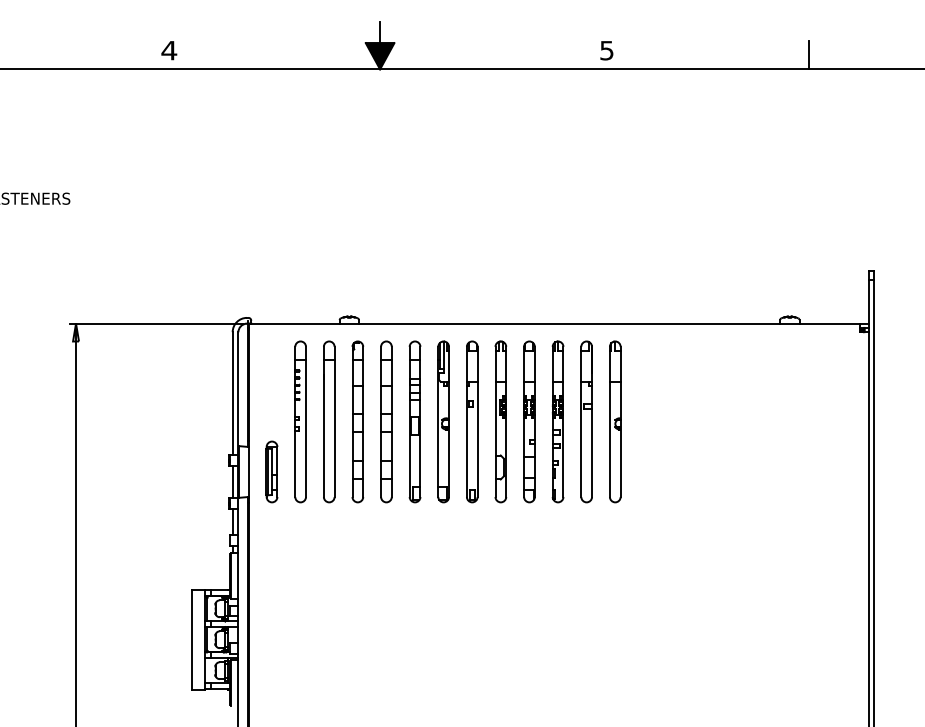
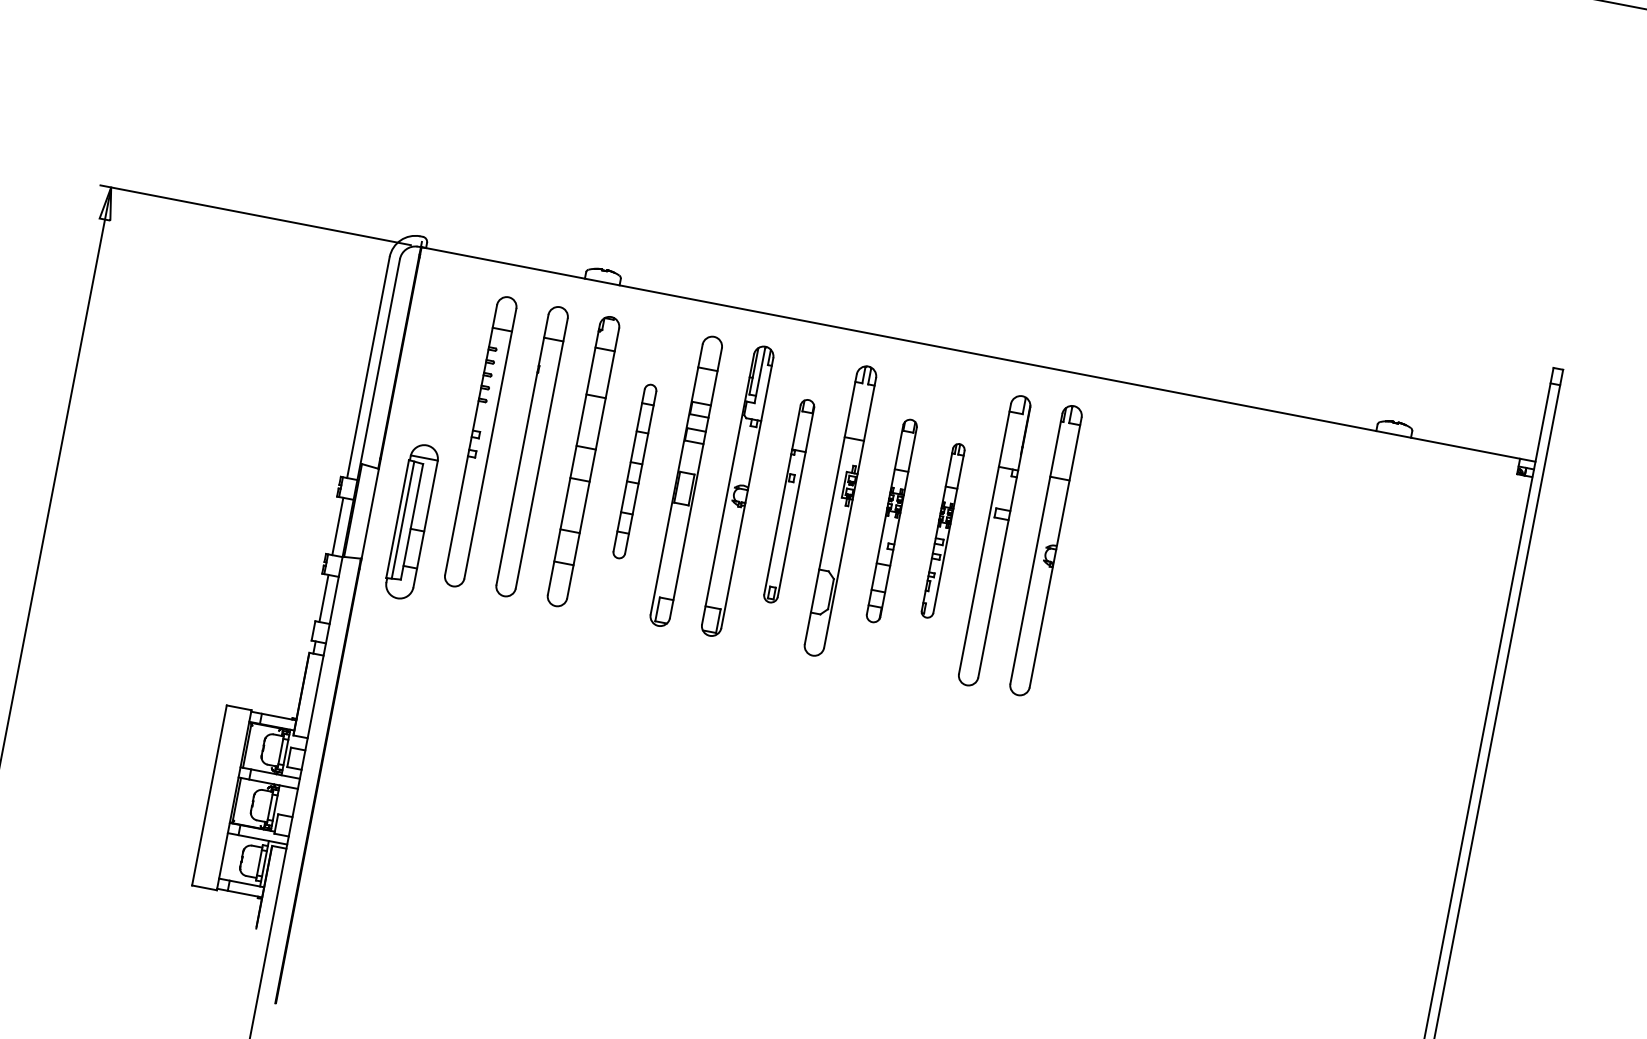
part: (386, 421) -> (635, 470), size x0.6
part: (472, 421) -> (789, 500), size x0.7
part: (529, 421) -> (892, 520), size x0.7
part: (557, 421) -> (942, 529), size x0.6
part: (271, 471) -> (411, 520), size x1.4

